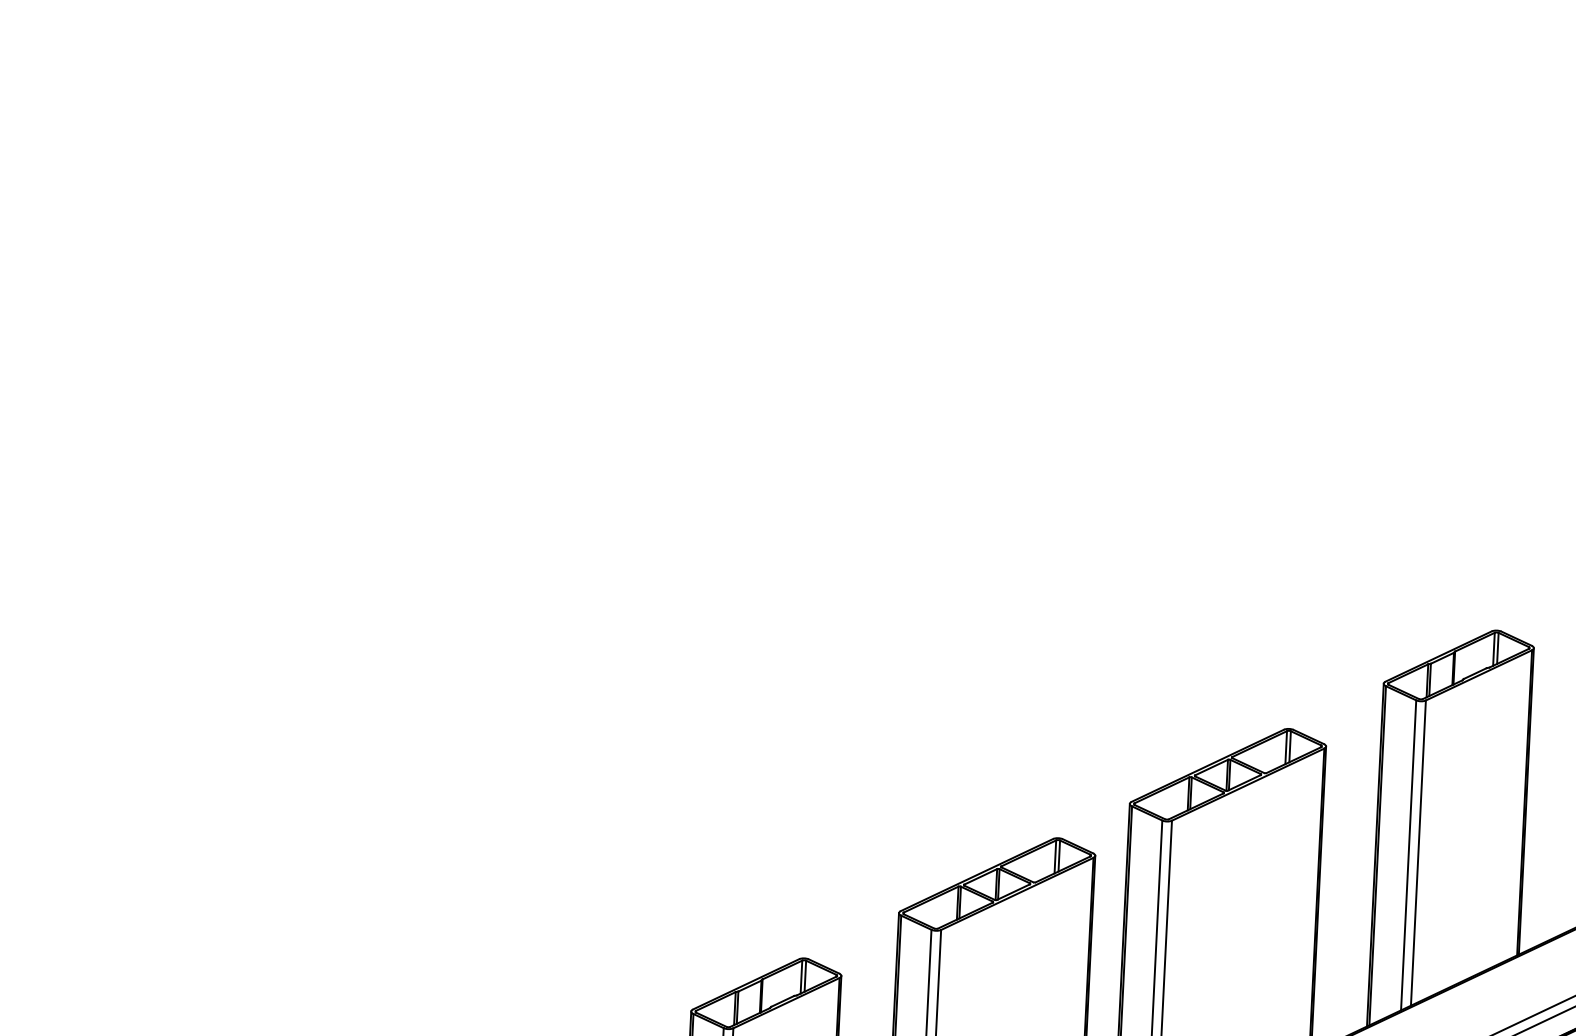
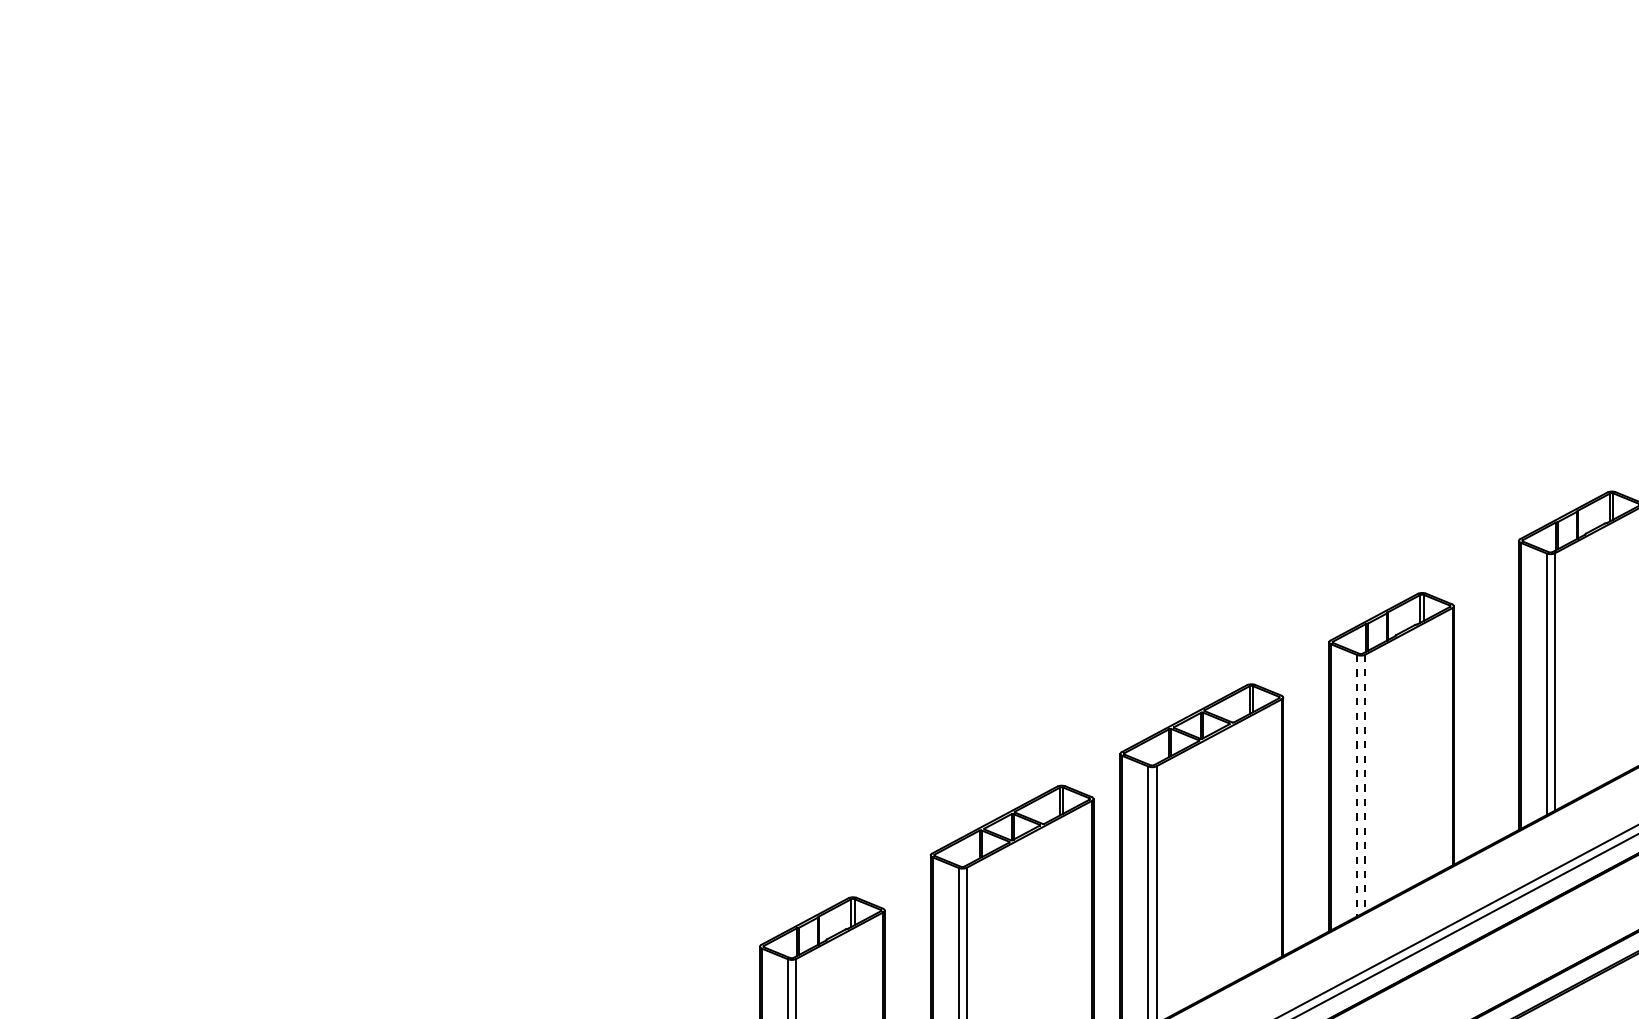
line: (1418, 853) -> (1365, 783), solid -> dashed
line: (1409, 855) -> (1357, 785), solid -> dashed

